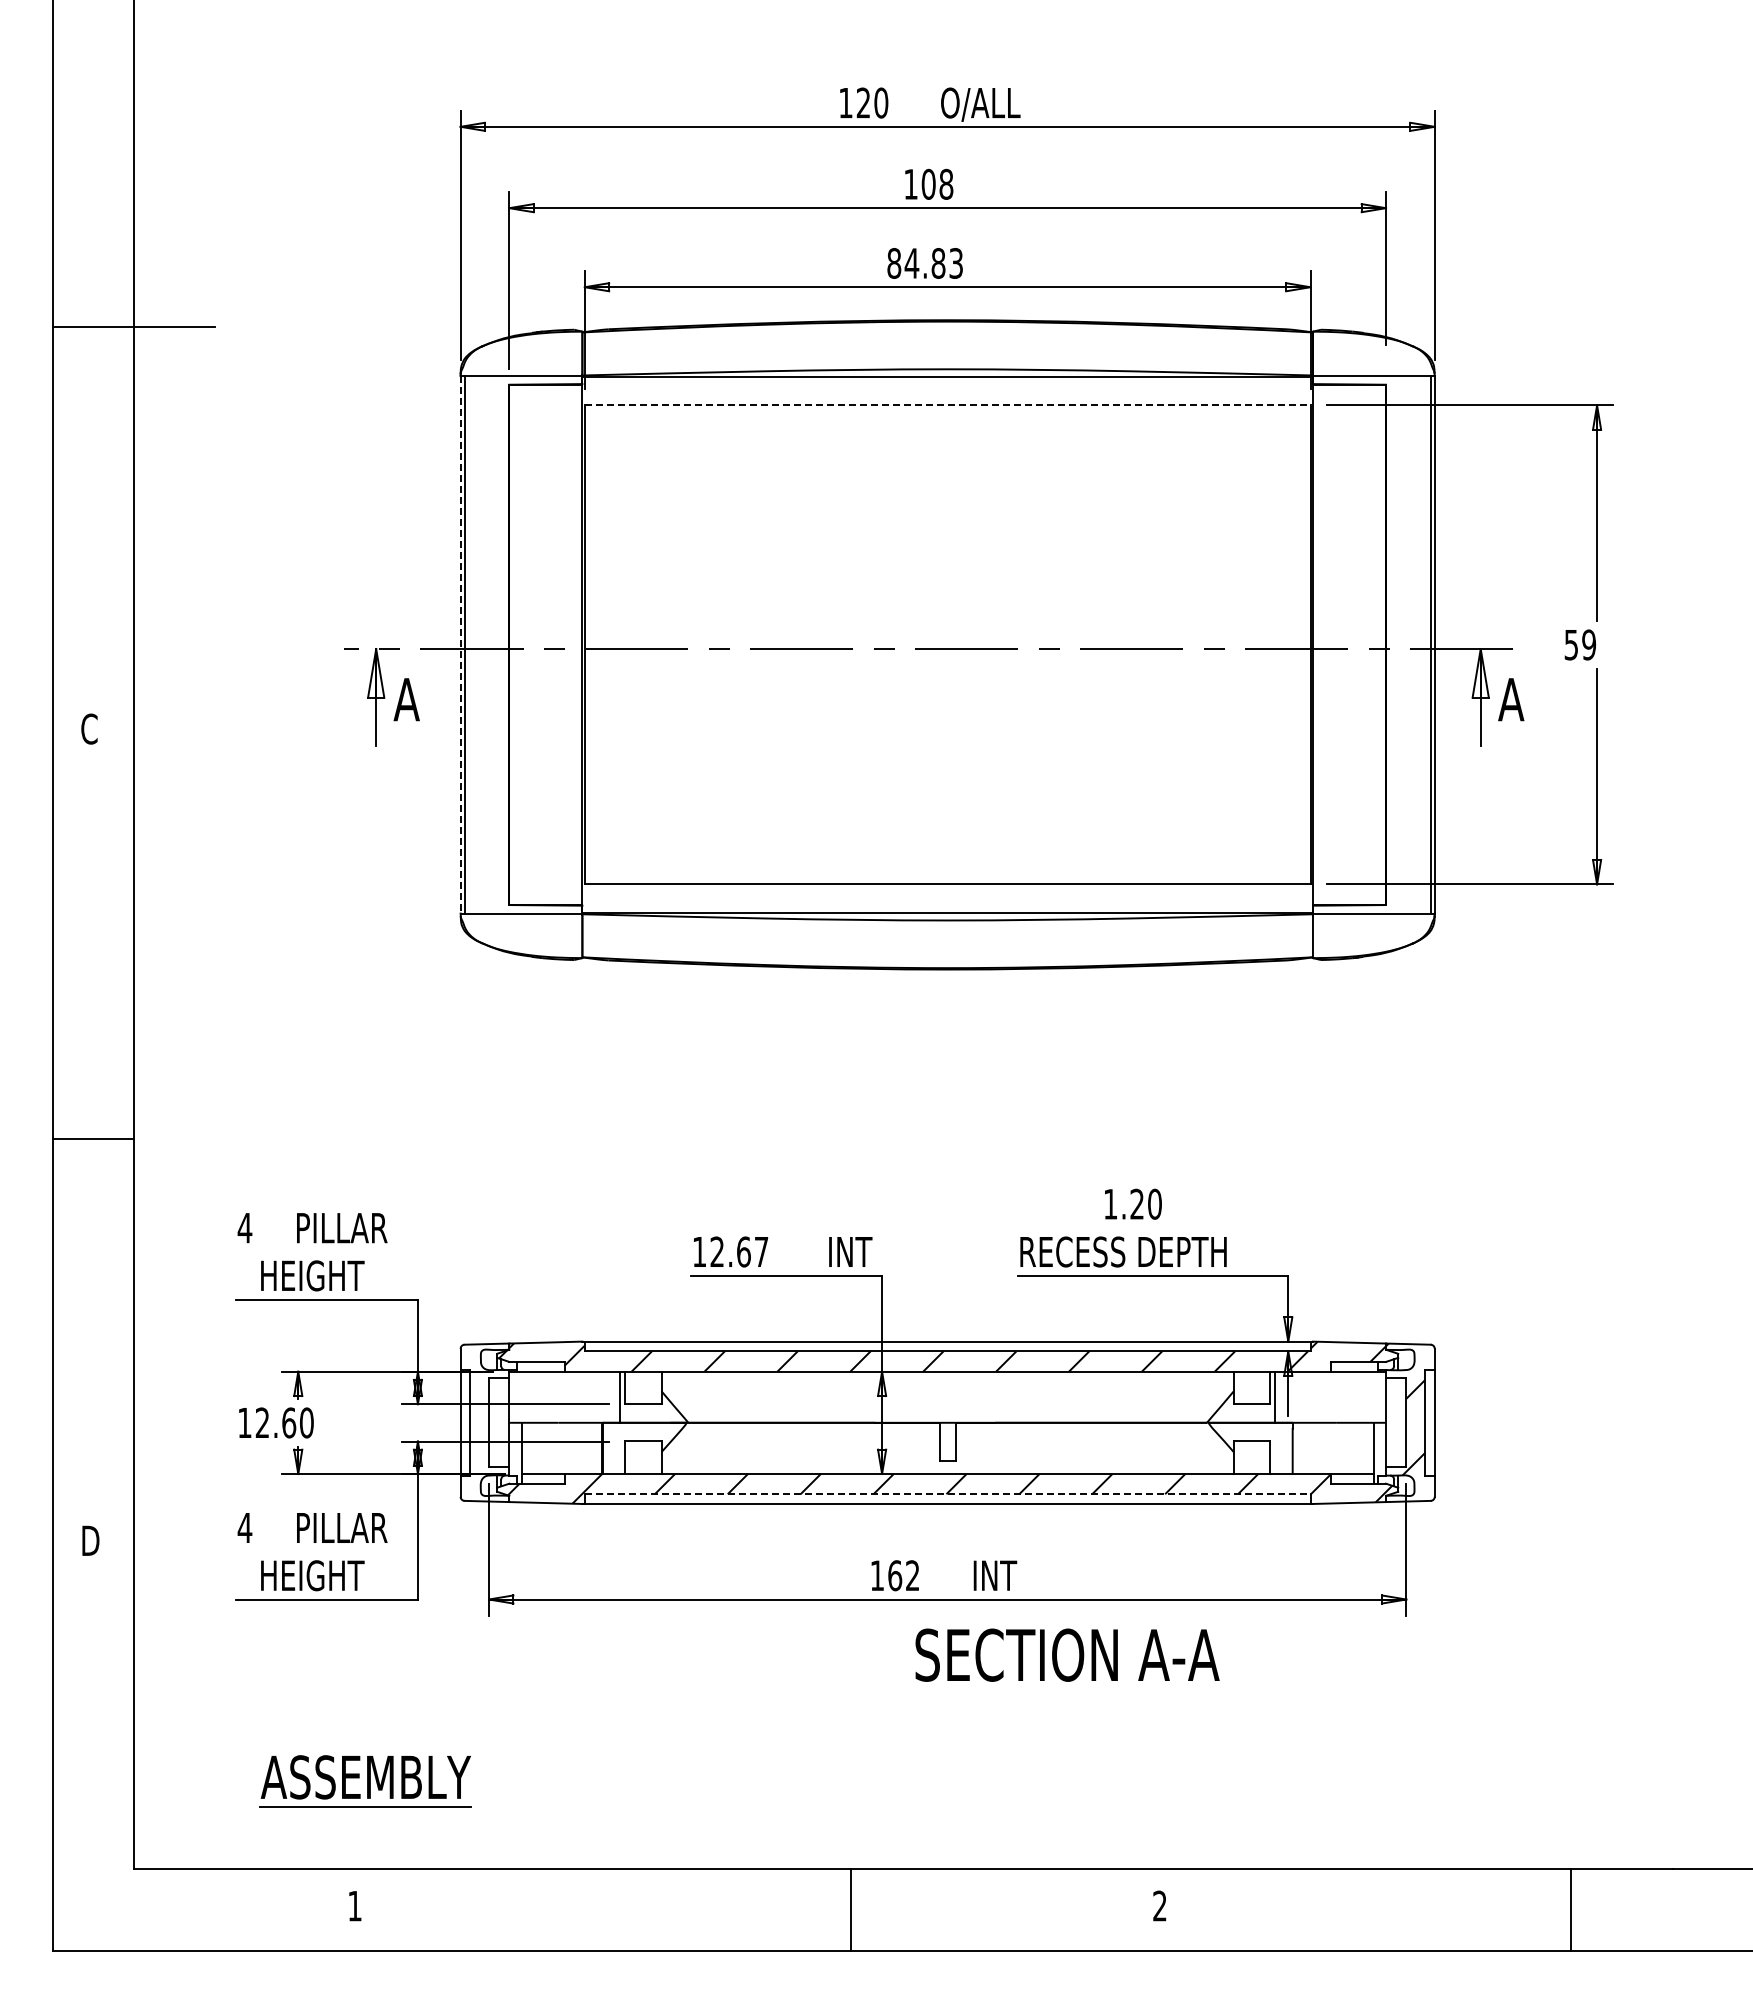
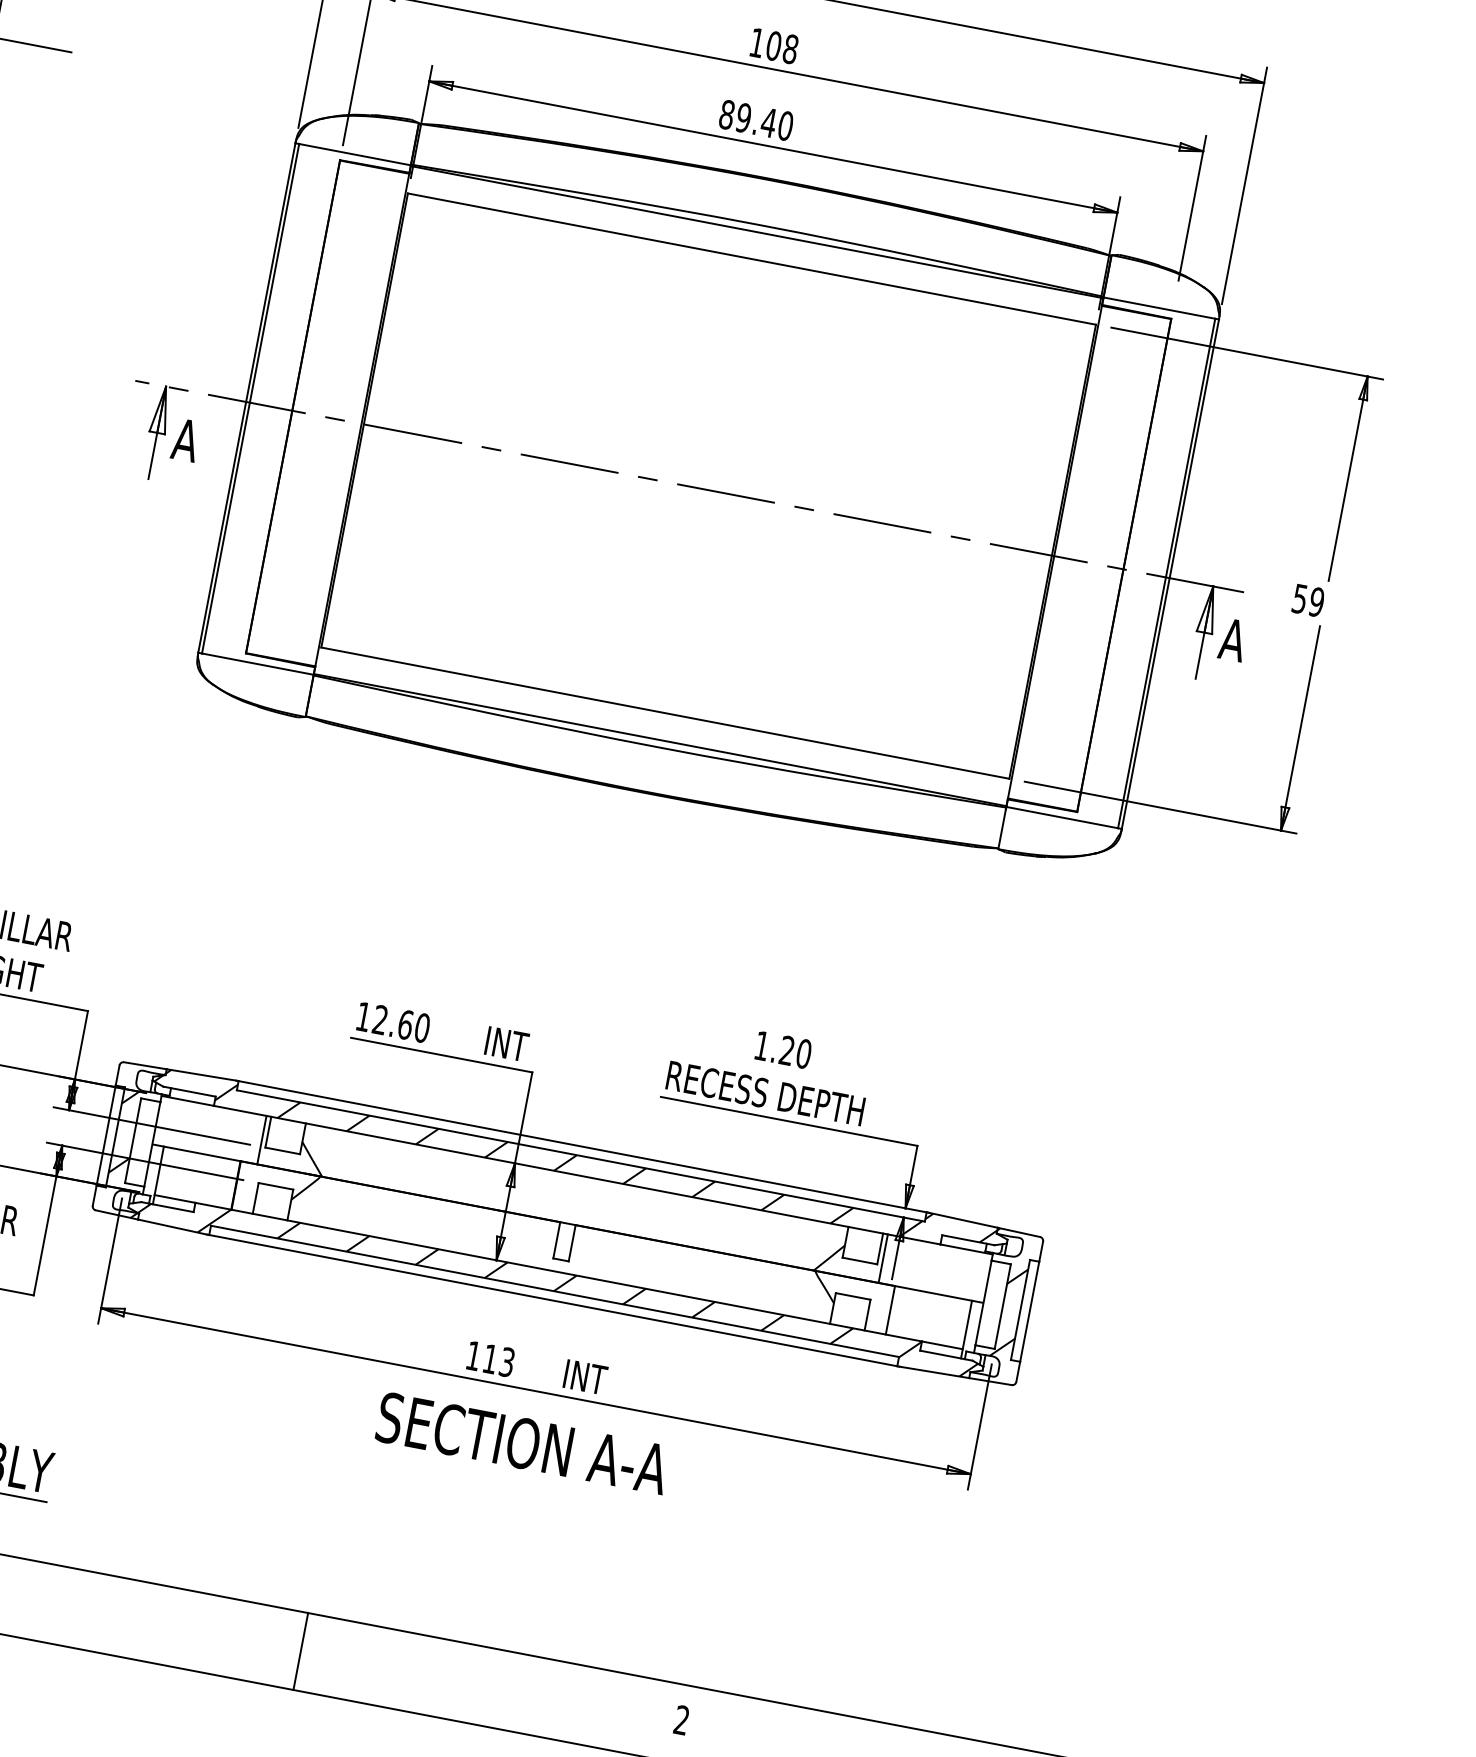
text: (933, 263) -> (764, 121), 84.83 -> 89.40
line: (947, 405) -> (751, 259), dashed -> solid
line: (460, 644) -> (246, 397), dashed -> solid
text: (761, 1251) -> (422, 1027), 12.67 -> 12.60
hatch: (489, 1424) -> (133, 1142), added
line: (947, 1494) -> (554, 1291), dashed -> solid
text: (903, 1575) -> (498, 1360), 162 -> 113
text: (1067, 1654) -> (523, 1442), moved
line: (850, 1909) -> (300, 1650), moved

